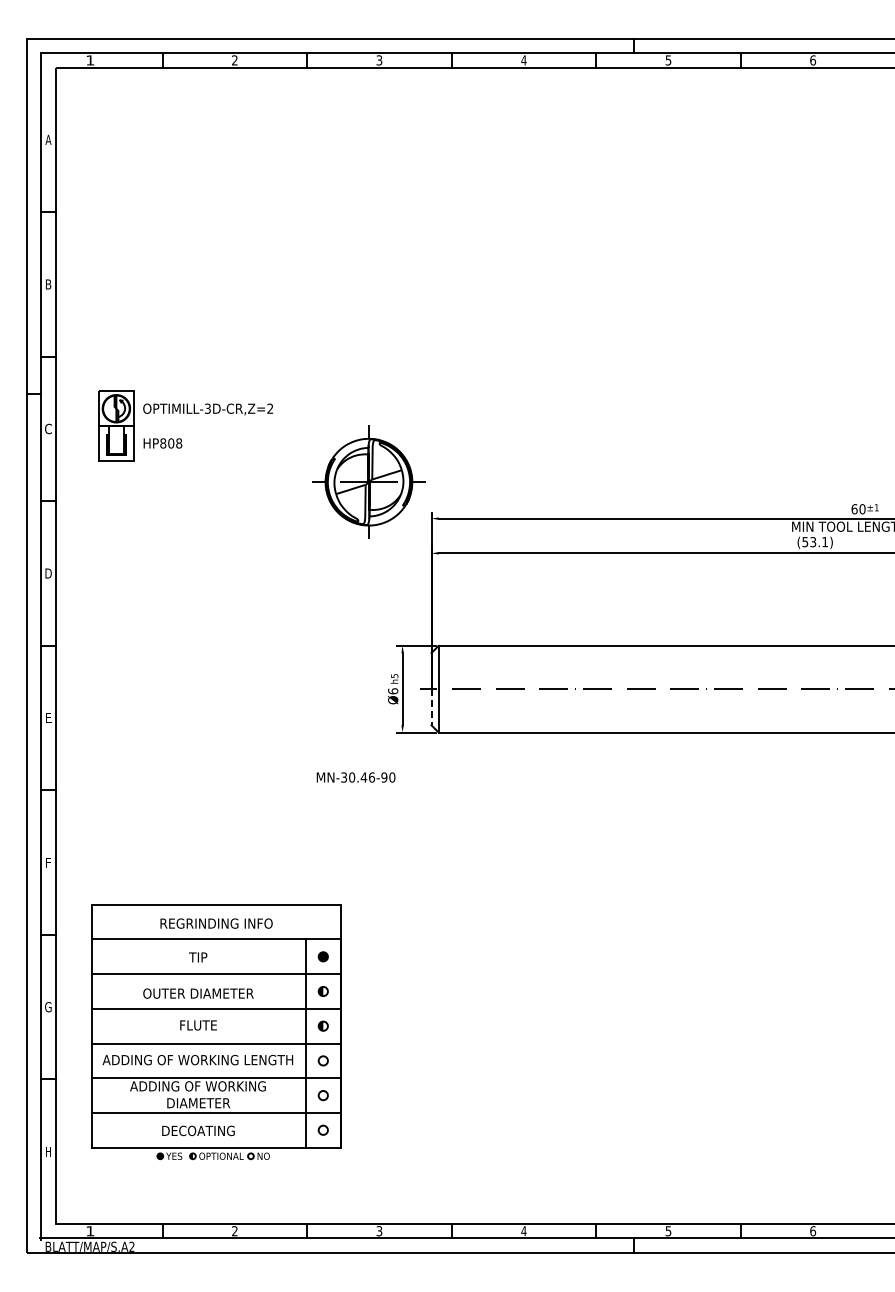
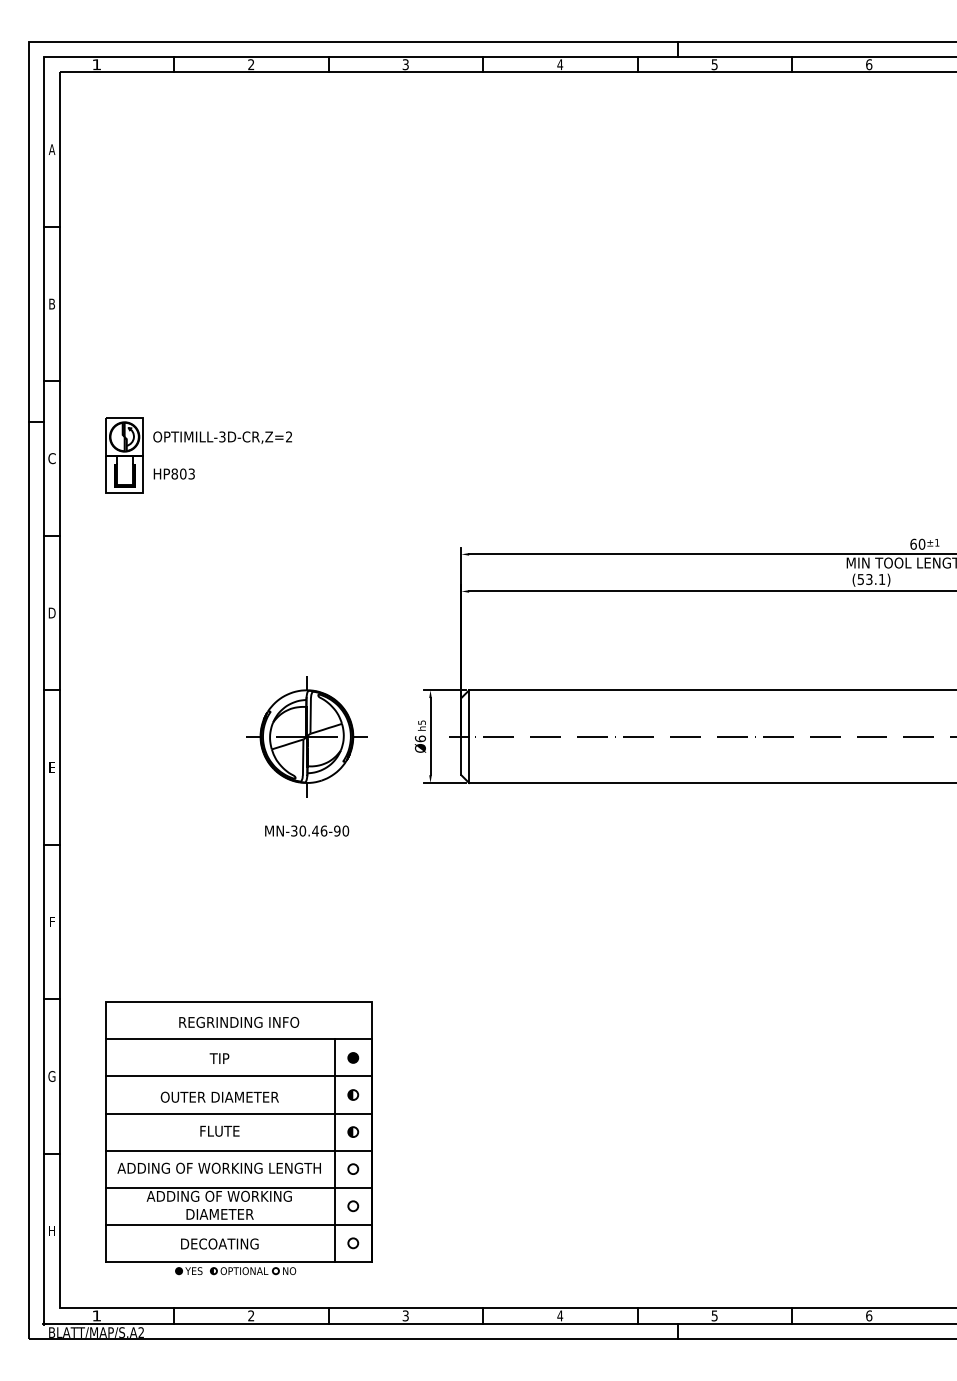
text: (179, 443) -> (192, 474), HP808 -> HP803
part: (368, 481) -> (306, 735), moved
line: (431, 707) -> (461, 756), dashed -> solid
text: (355, 777) -> (306, 831), moved
part: (216, 1032) -> (239, 1138), moved

